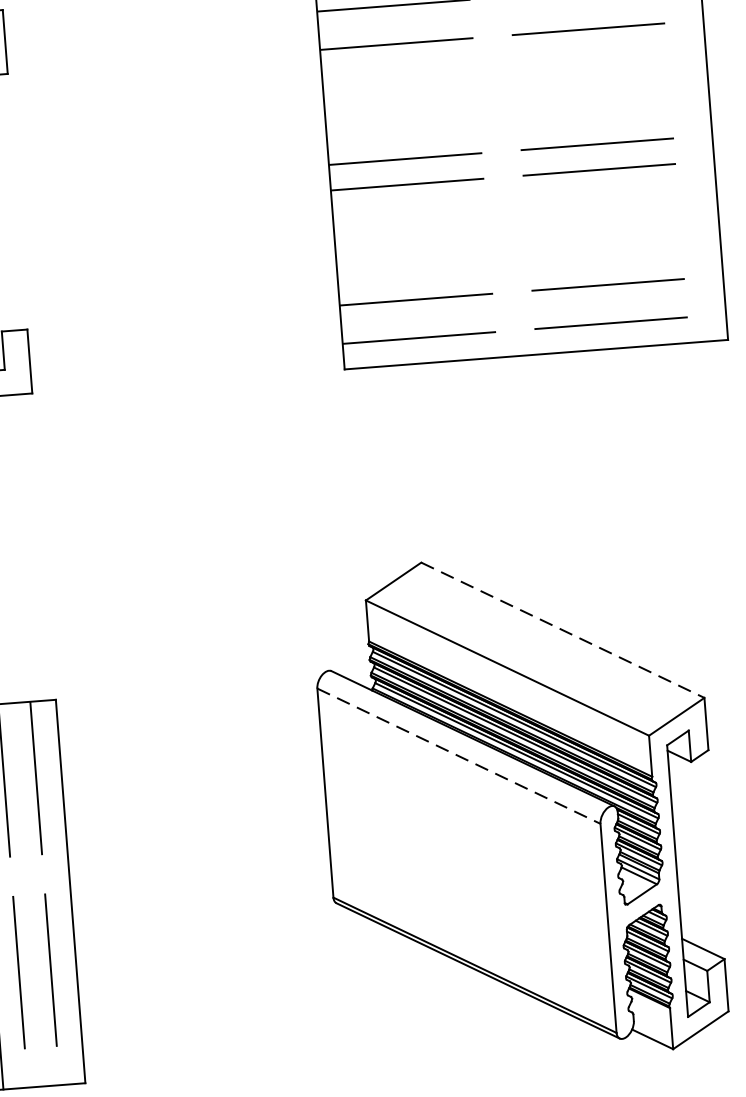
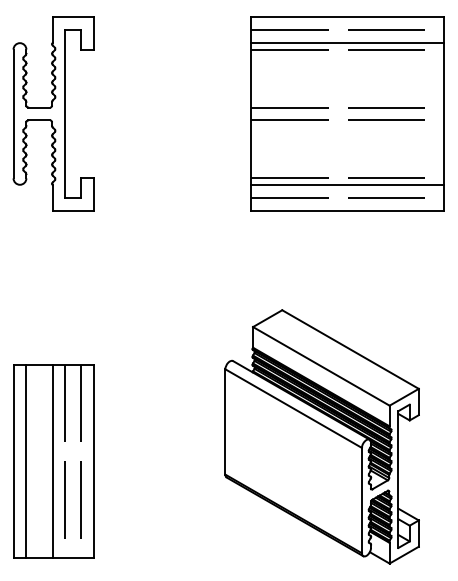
line: (510, 23) -> (347, 43), added
line: (531, 303) -> (347, 184), added
line: (562, 630) -> (350, 349), dashed -> solid
line: (458, 755) -> (293, 408), dashed -> solid

